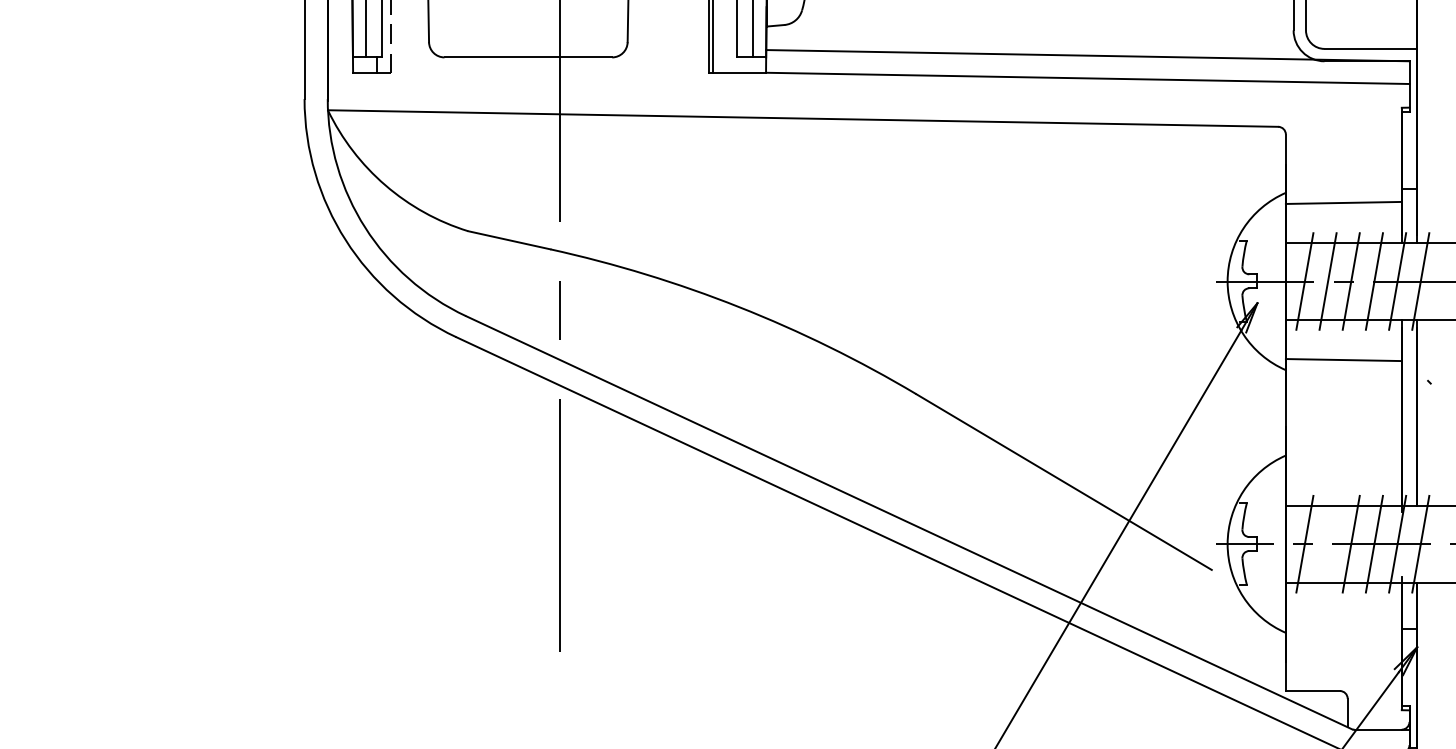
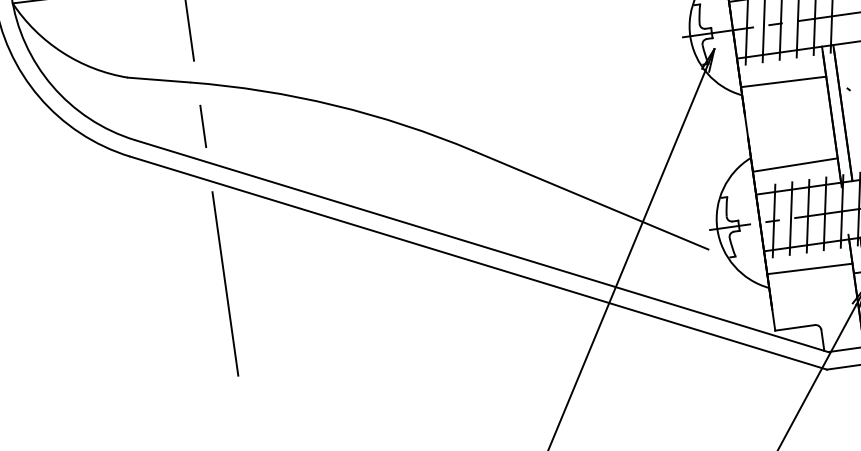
line: (1343, 473) -> (795, 165), added
line: (1327, 543) -> (790, 218), added
line: (1343, 615) -> (809, 269), added

